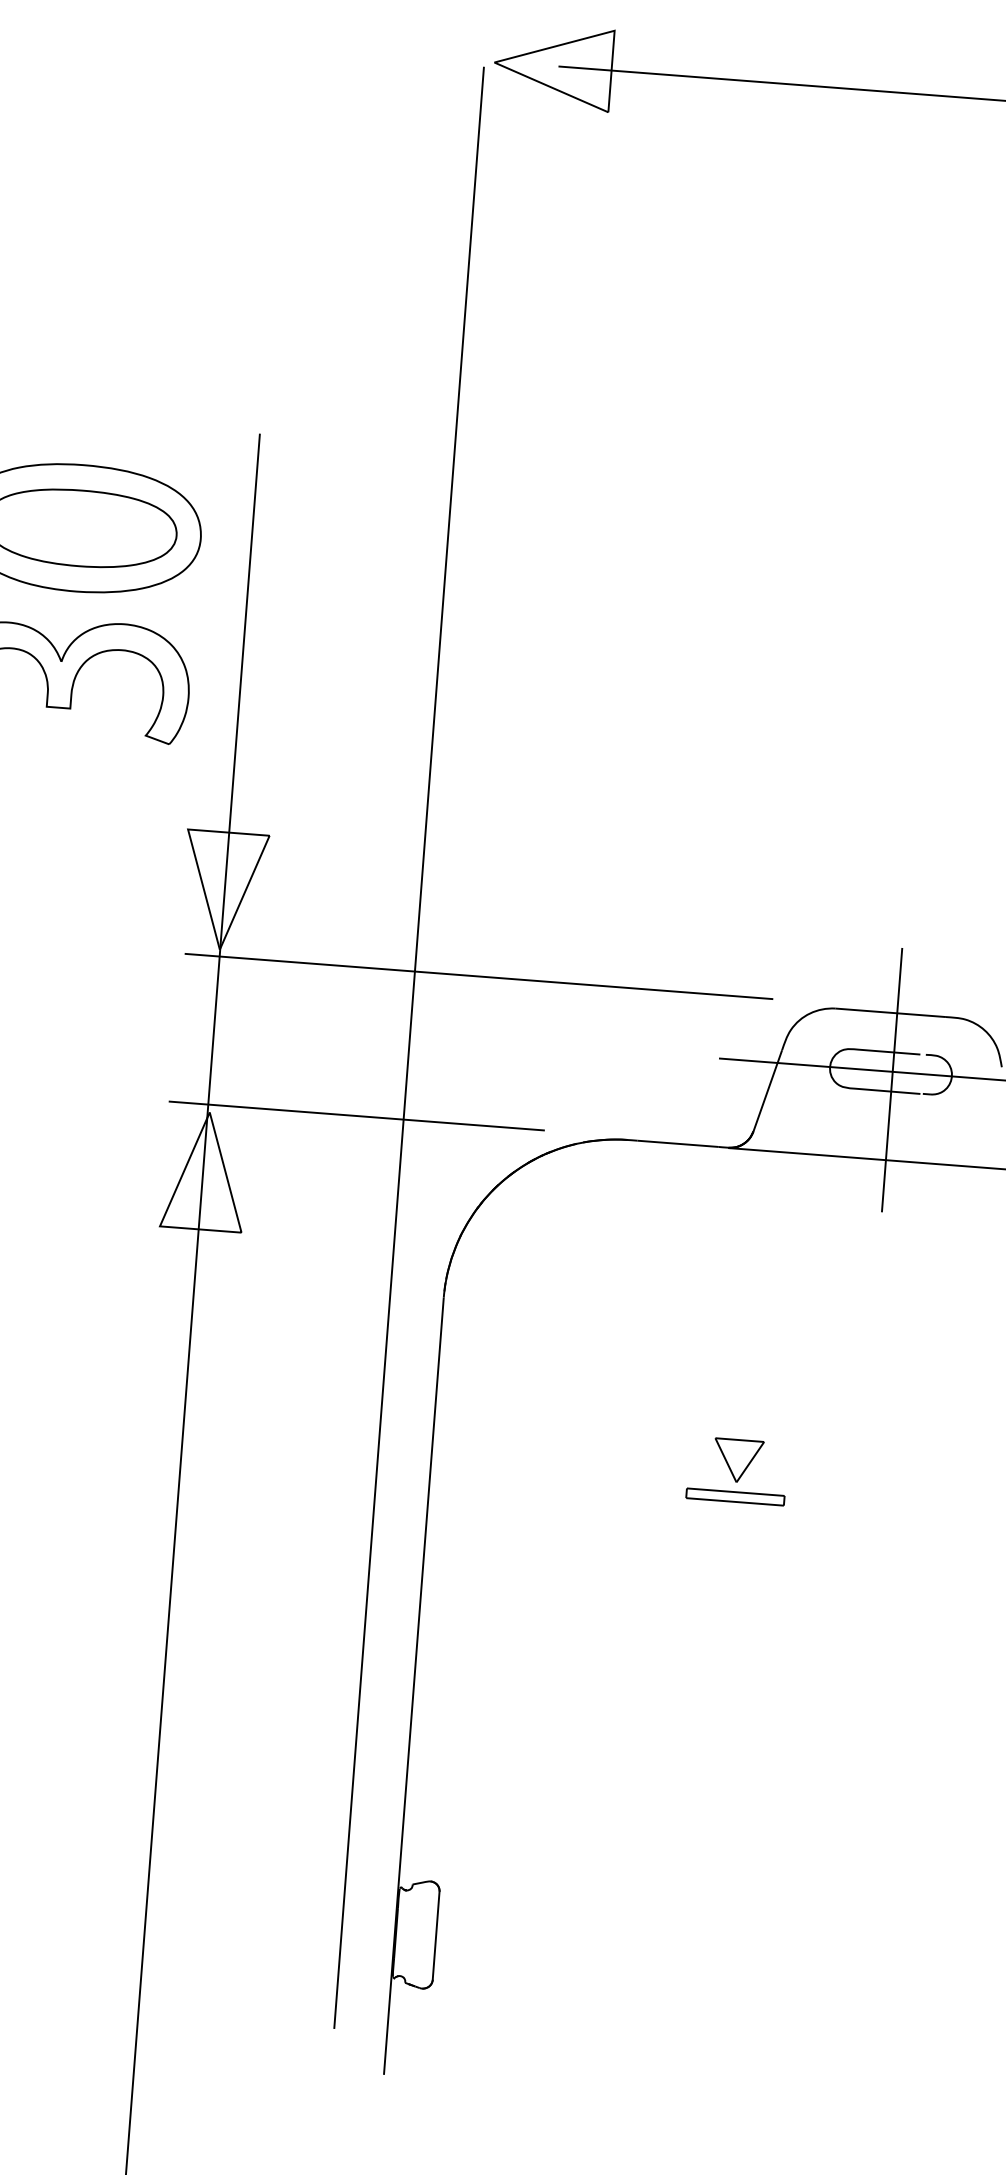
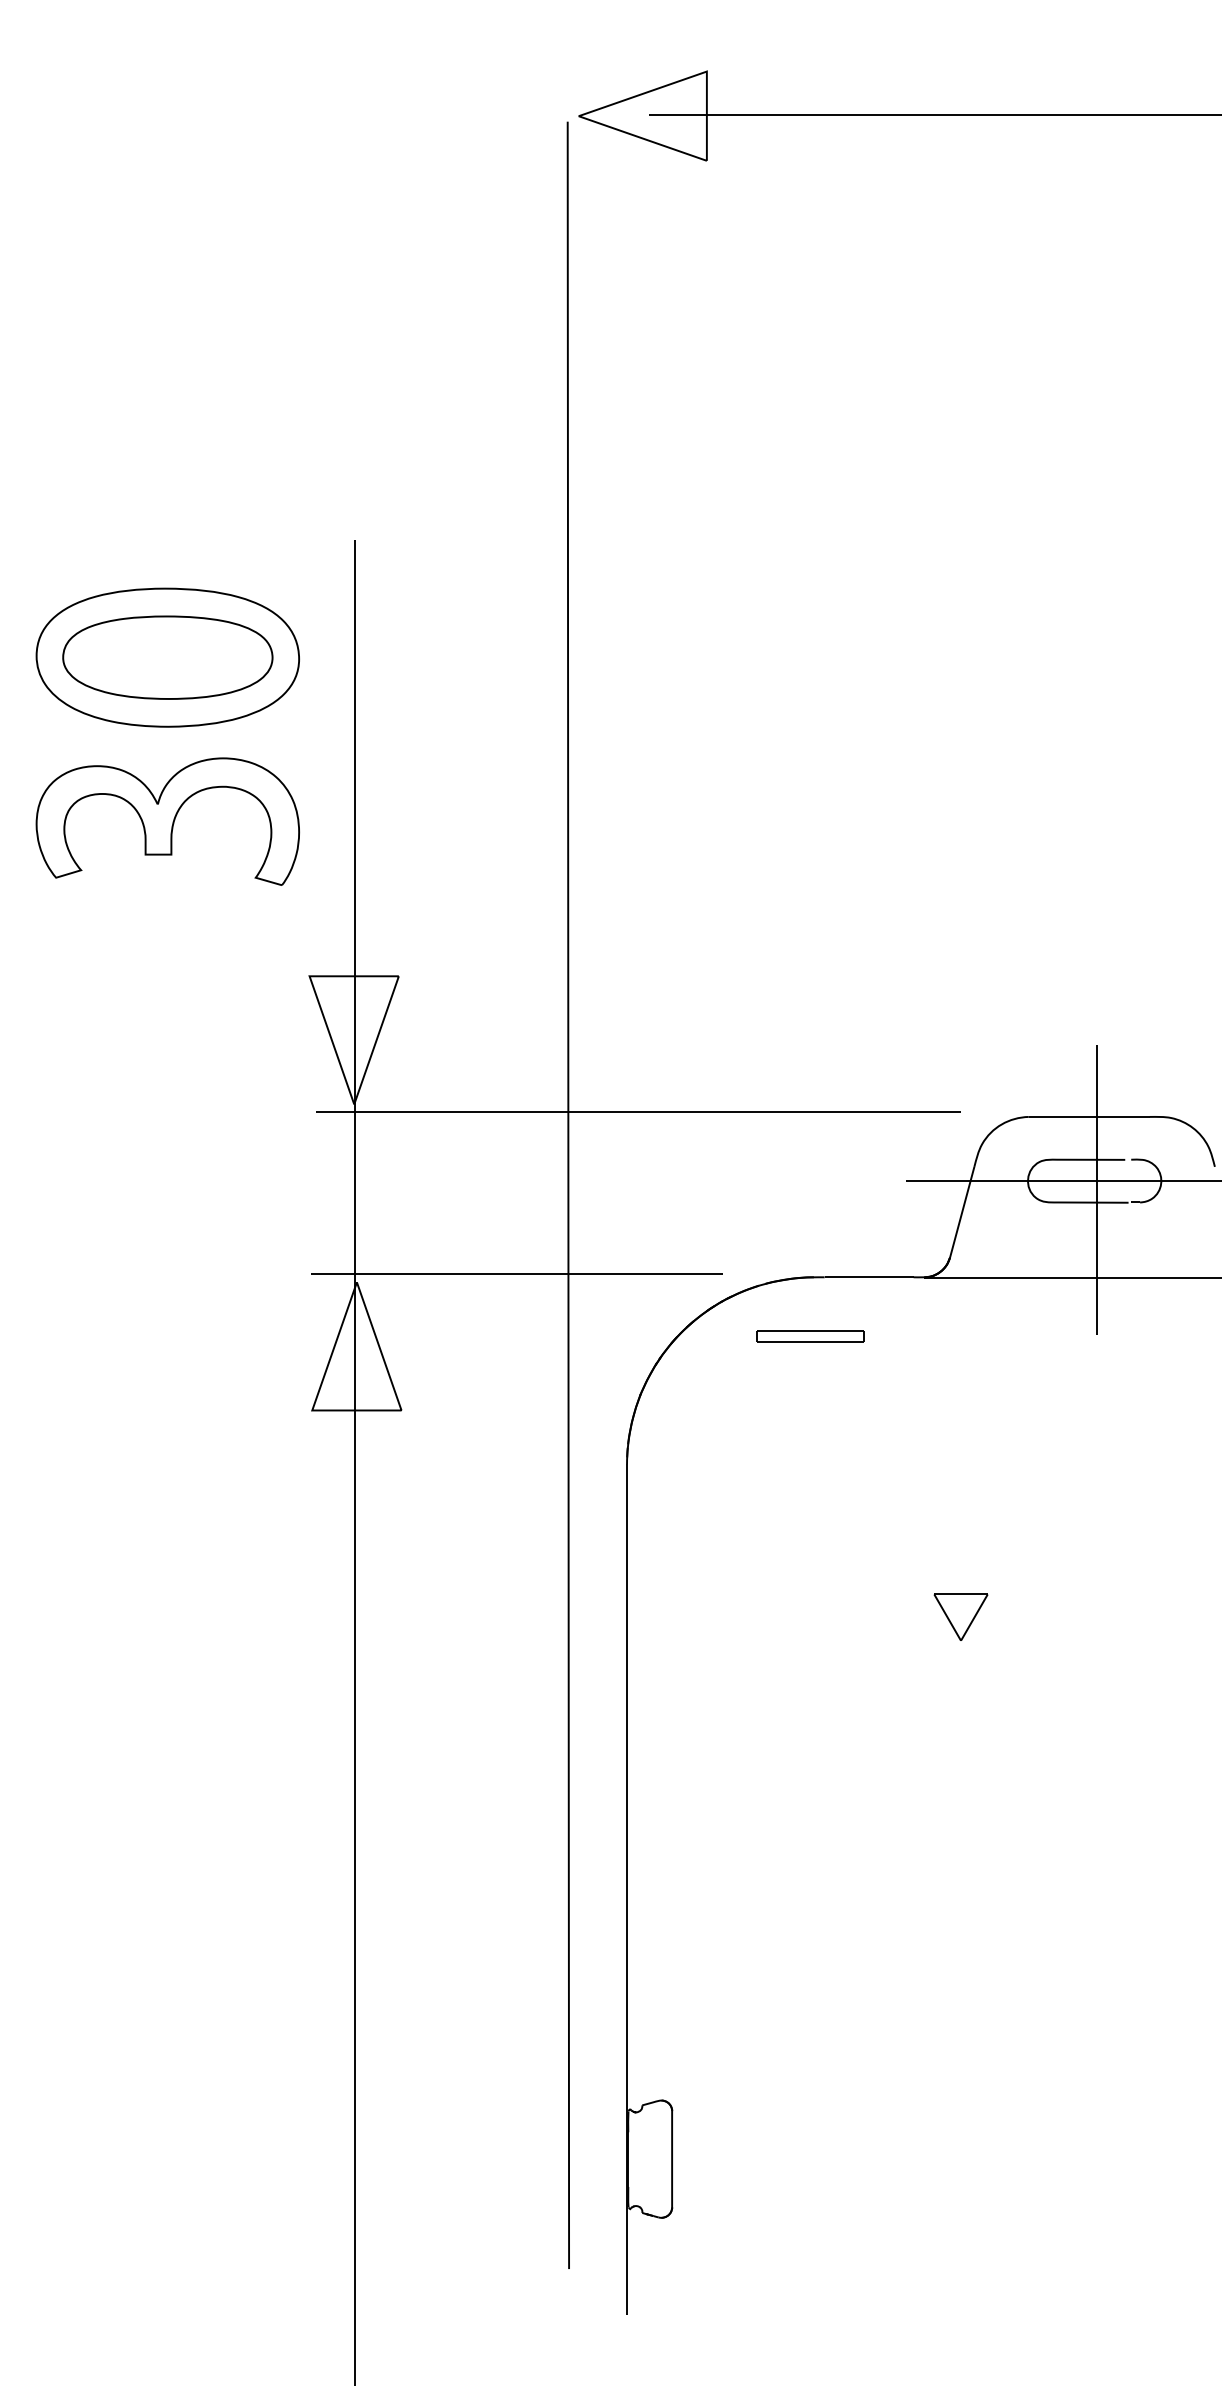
part: (735, 1496) -> (810, 1336), moved

